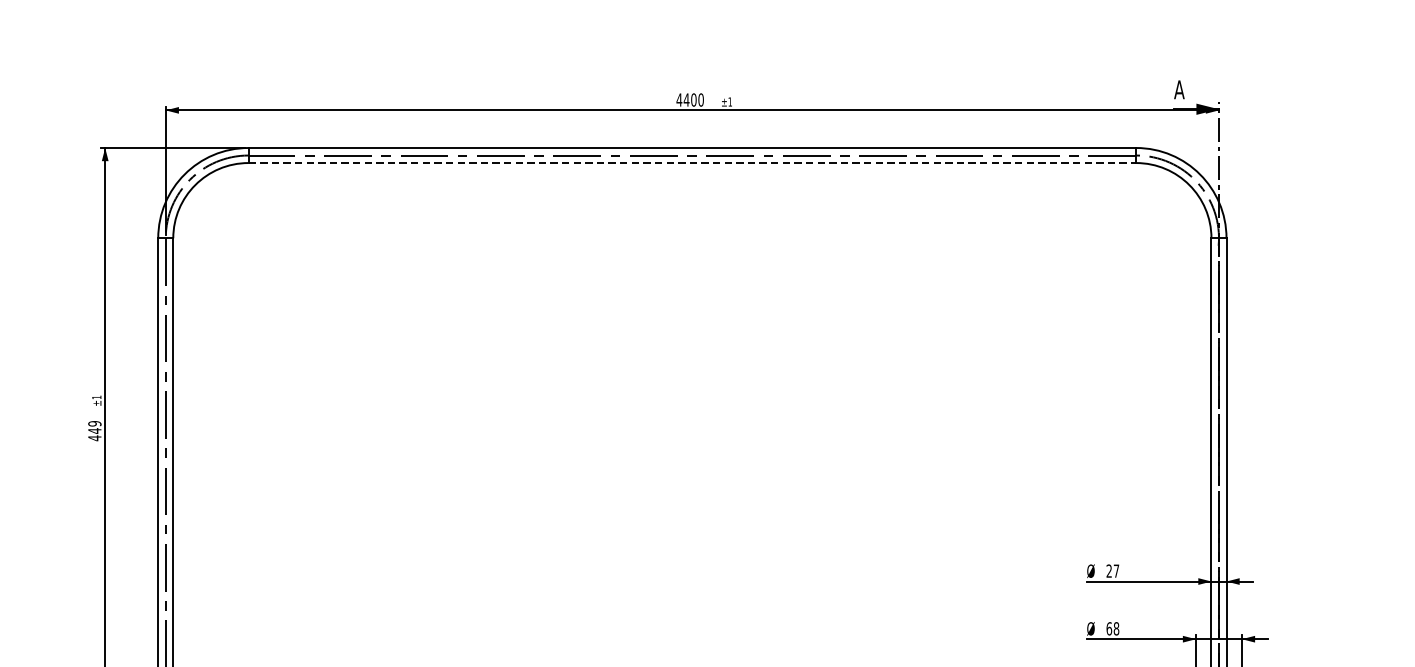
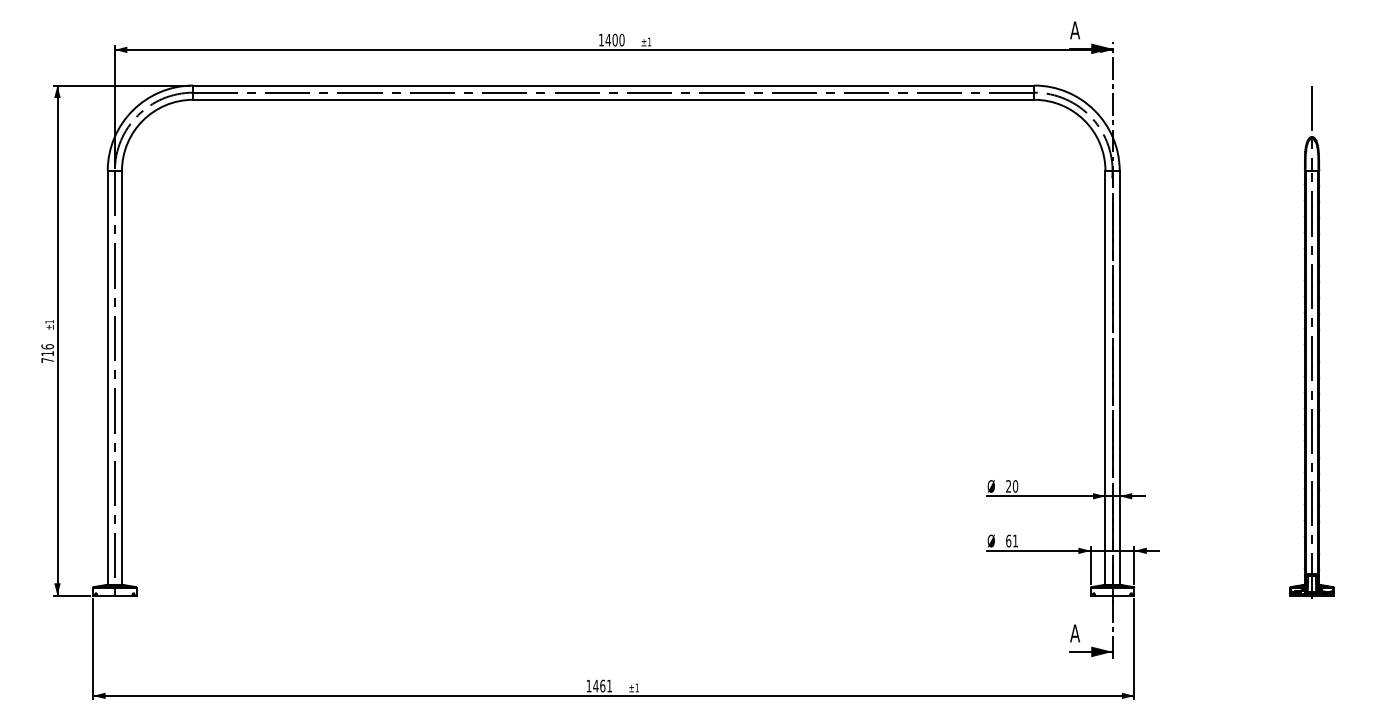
text: (679, 99) -> (601, 39), 4400 -> 1400
line: (693, 162) -> (614, 99), dashed -> solid
text: (94, 430) -> (47, 353), 449 -> 716
text: (1116, 571) -> (1015, 486), 27 -> 20
text: (1116, 628) -> (1015, 540), 68 -> 61

